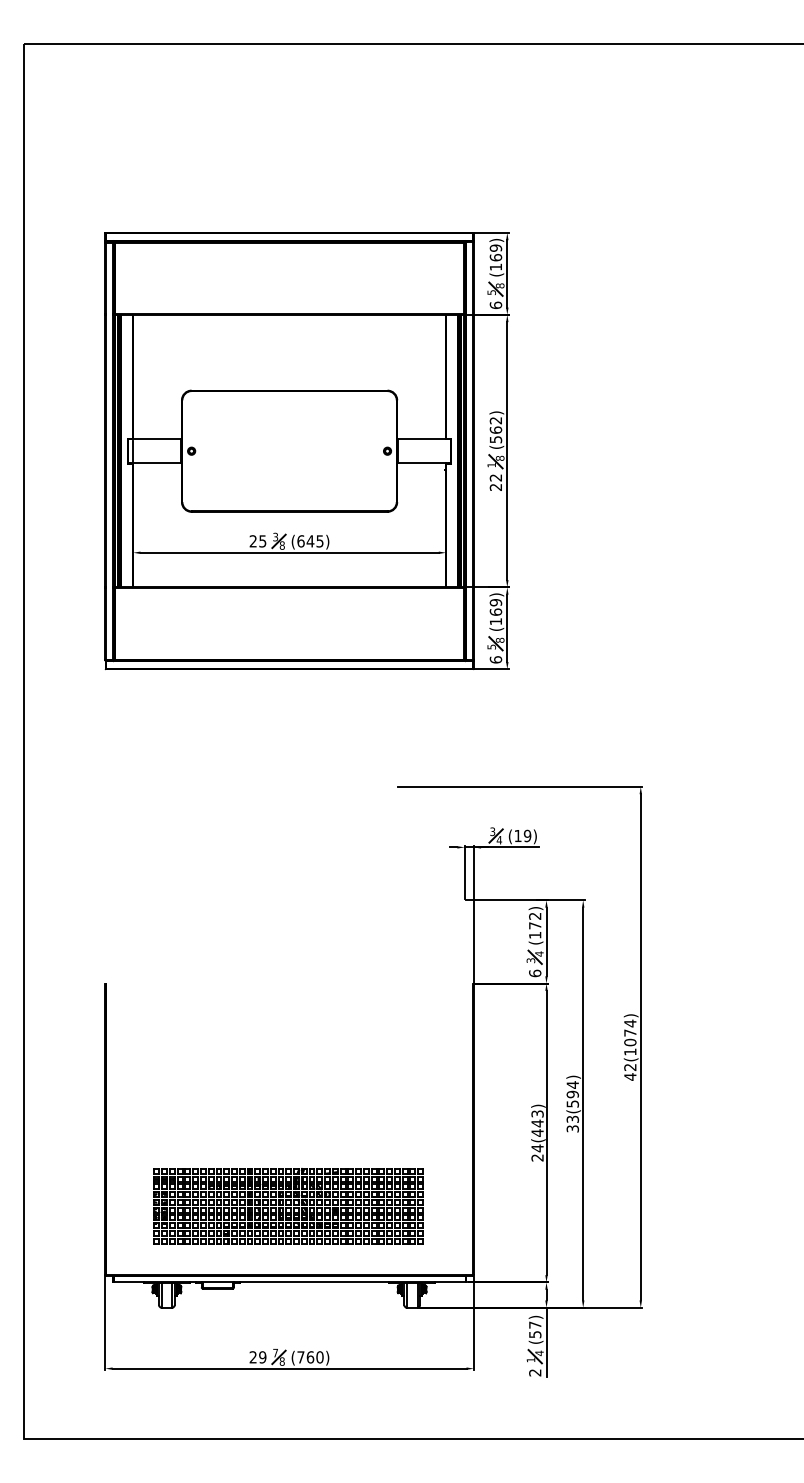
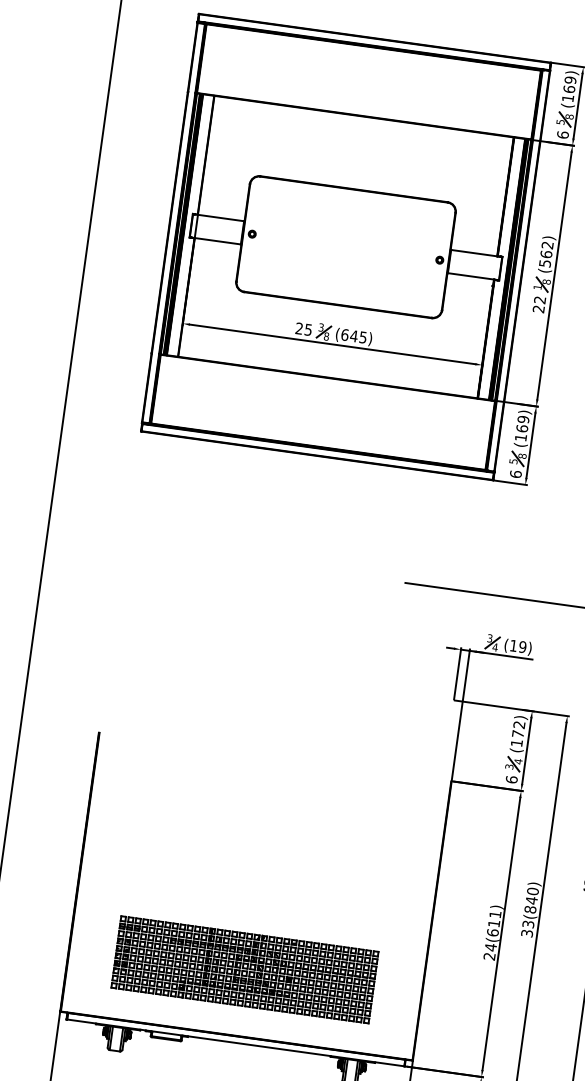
text: (572, 1094) -> (531, 900), 33(594) -> 33(840)
text: (537, 1123) -> (494, 923), 24(443) -> 24(611)

